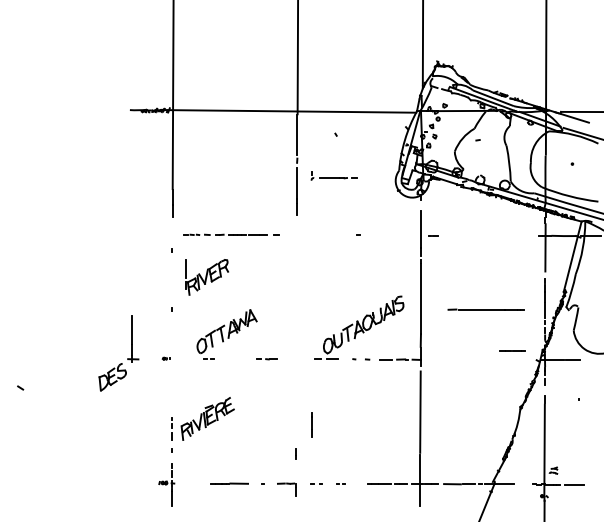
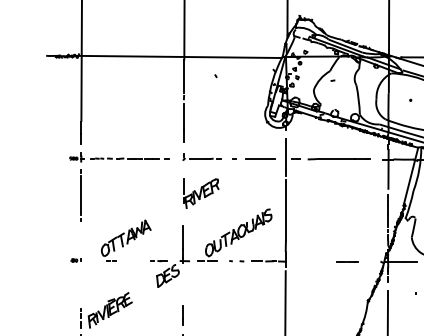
part: (333, 175) -> (201, 156), moved
part: (166, 233) -> (76, 157), added
line: (389, 235) -> (260, 159), added
part: (206, 277) -> (200, 193), moved
line: (172, 279) -> (81, 195), added
line: (485, 309) -> (339, 159), moved
line: (512, 350) -> (347, 261), moved
part: (165, 358) -> (75, 260), size x1.67
part: (120, 363) -> (174, 264), moved
line: (311, 424) -> (182, 314), moved

